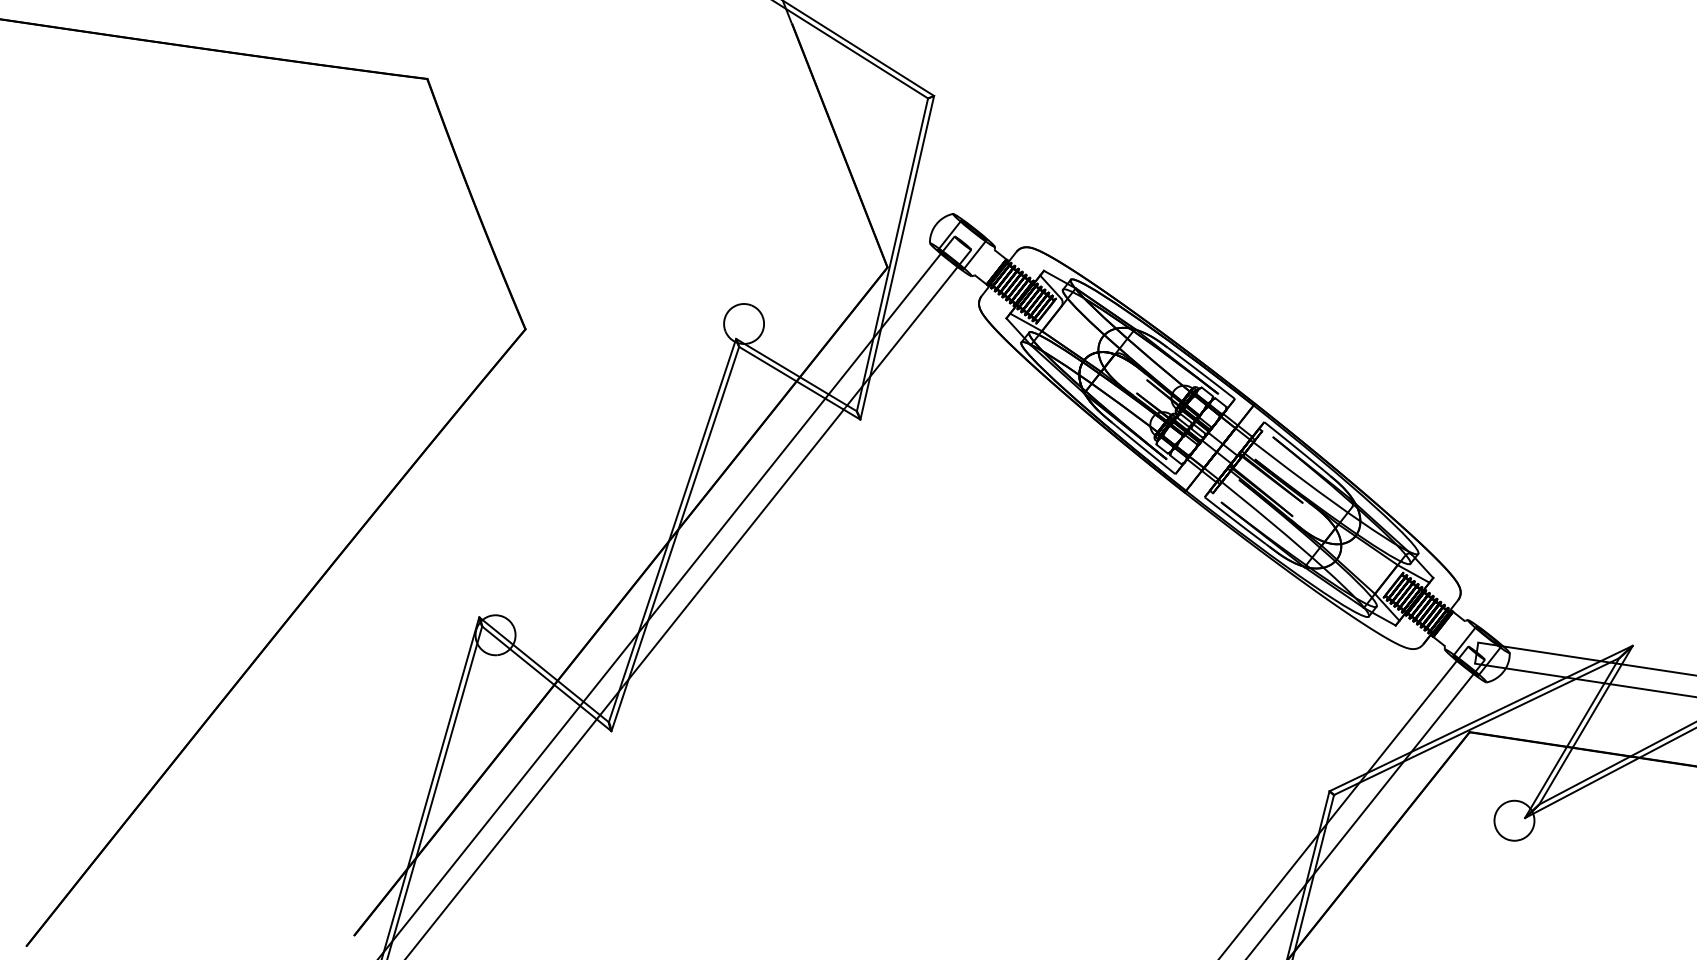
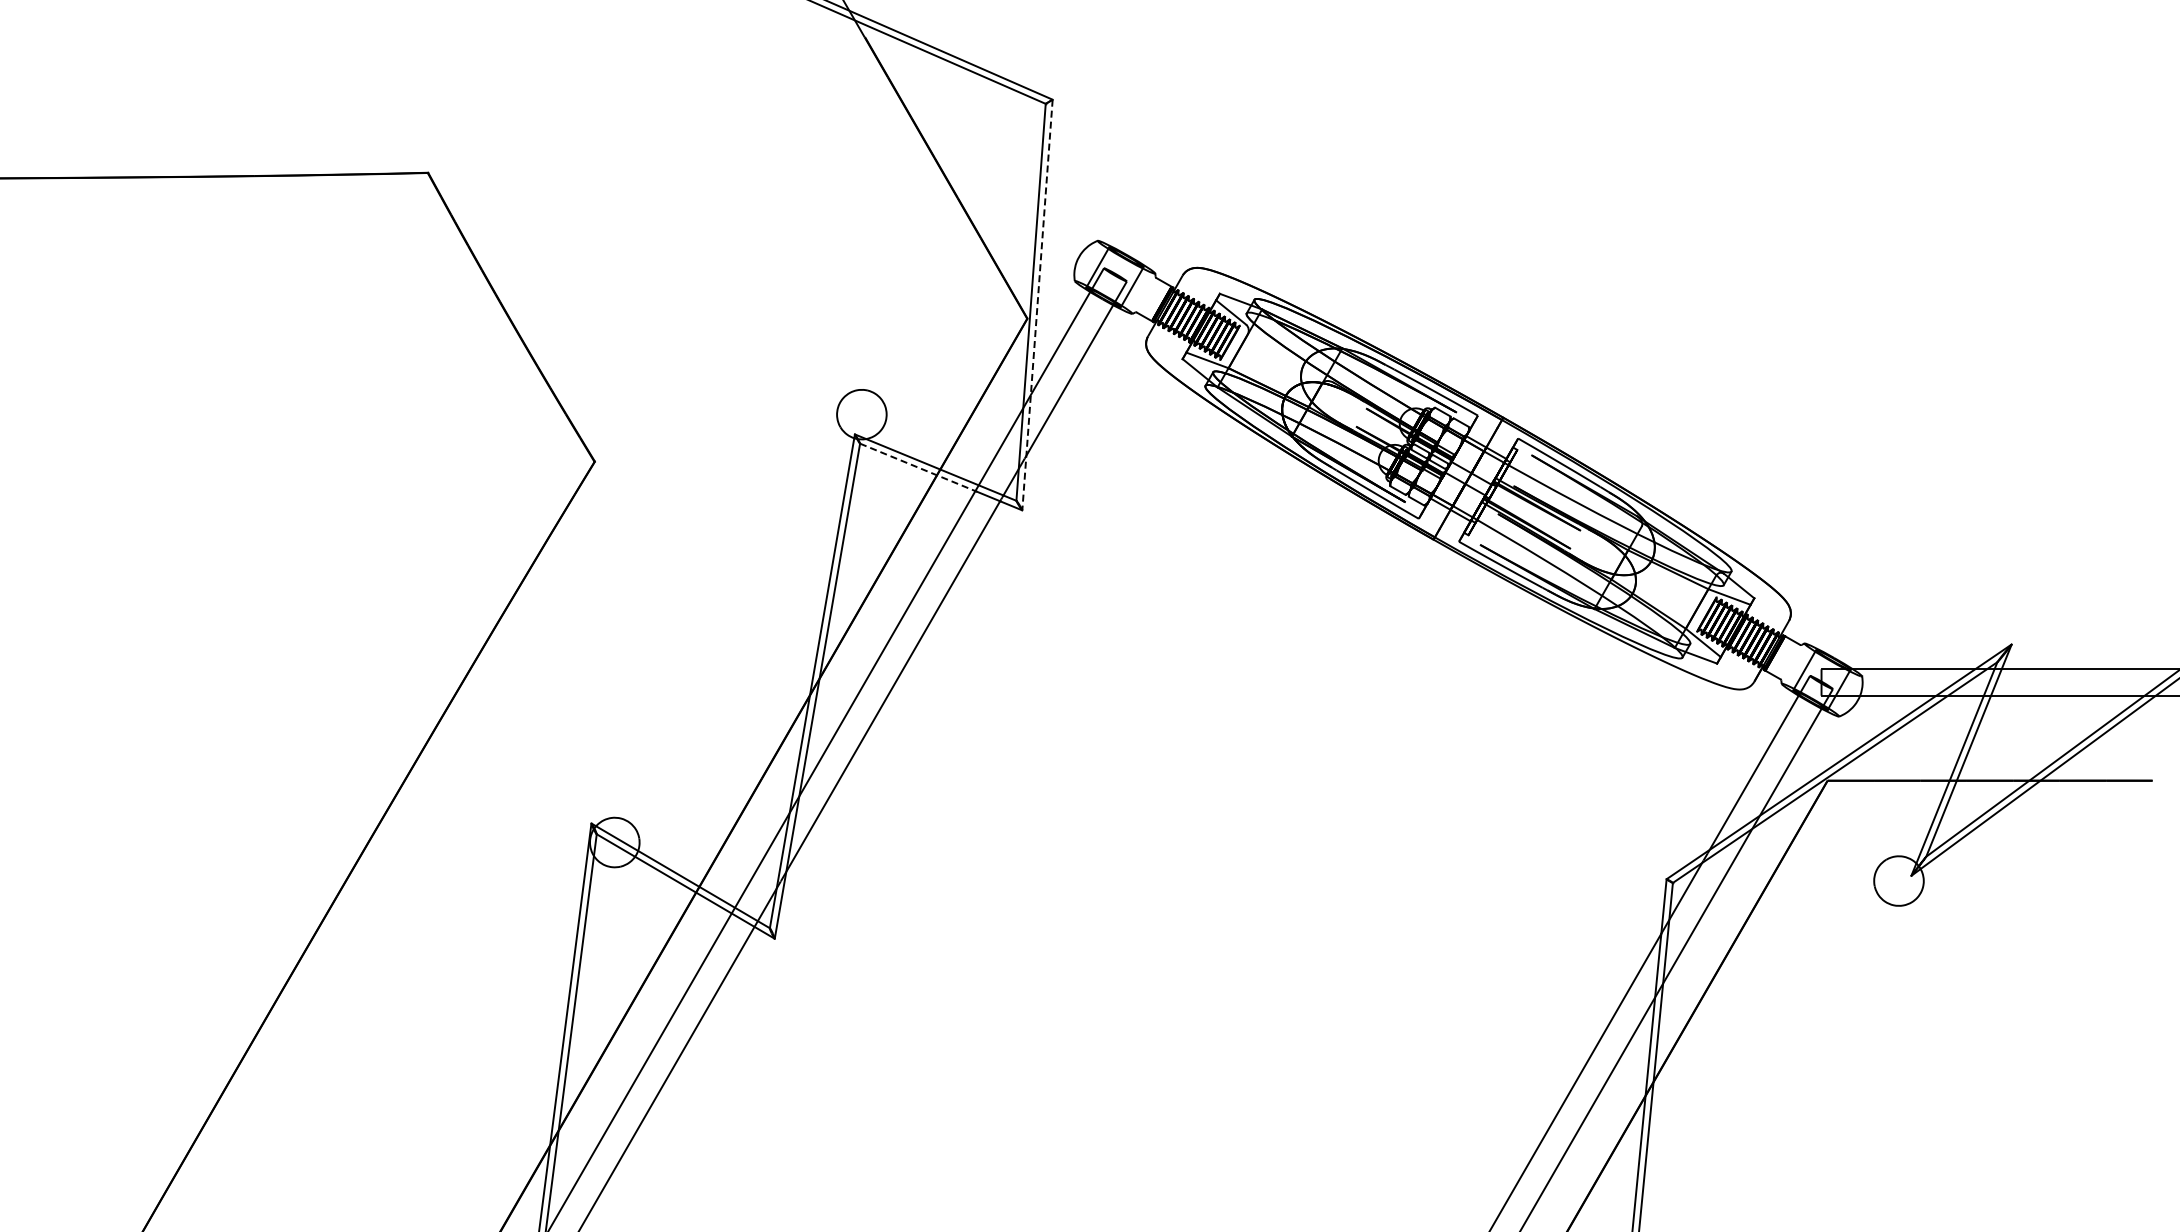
line: (897, 258) -> (1037, 305), solid -> dashed
line: (782, 372) -> (918, 467), solid -> dashed

